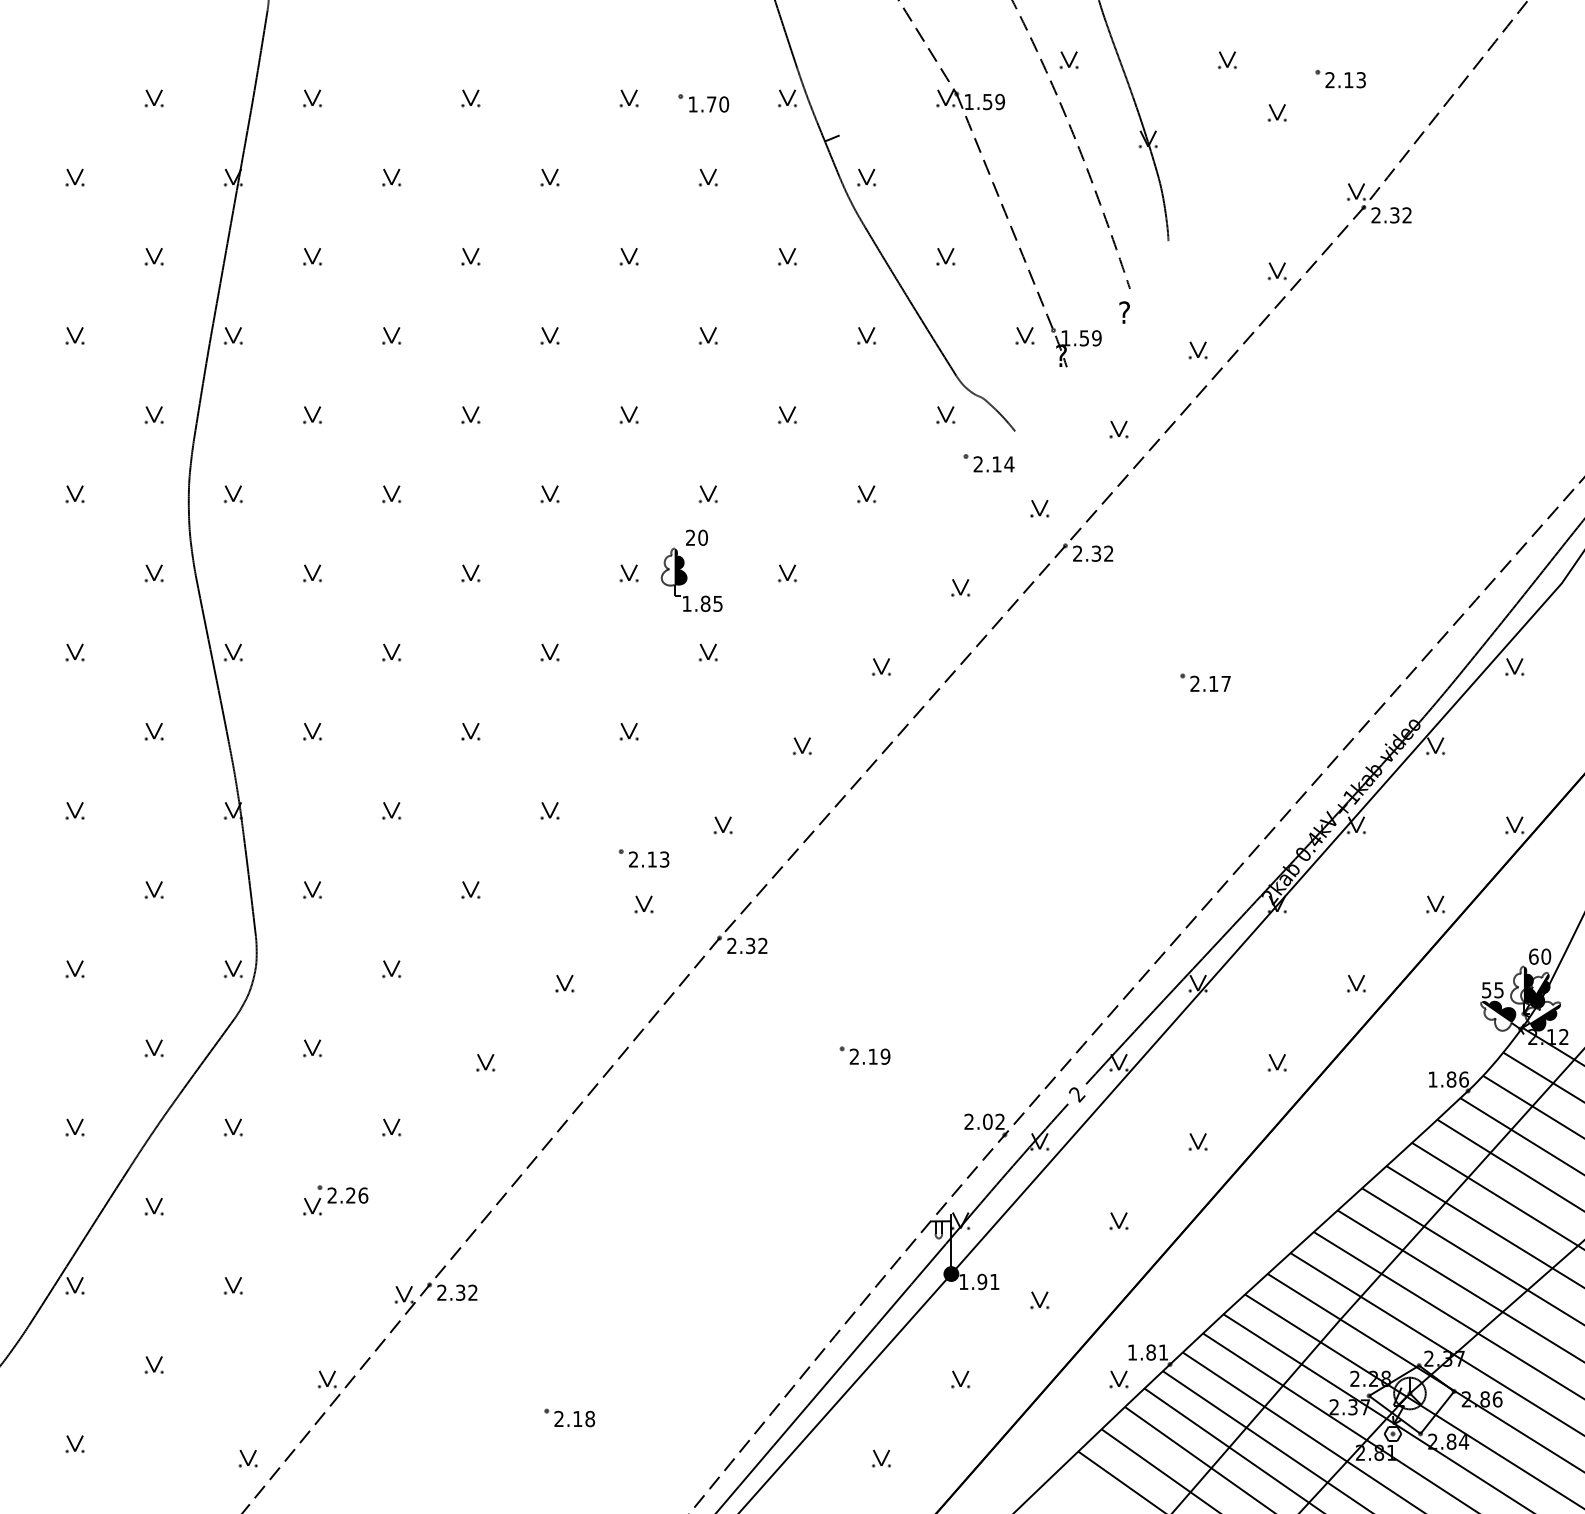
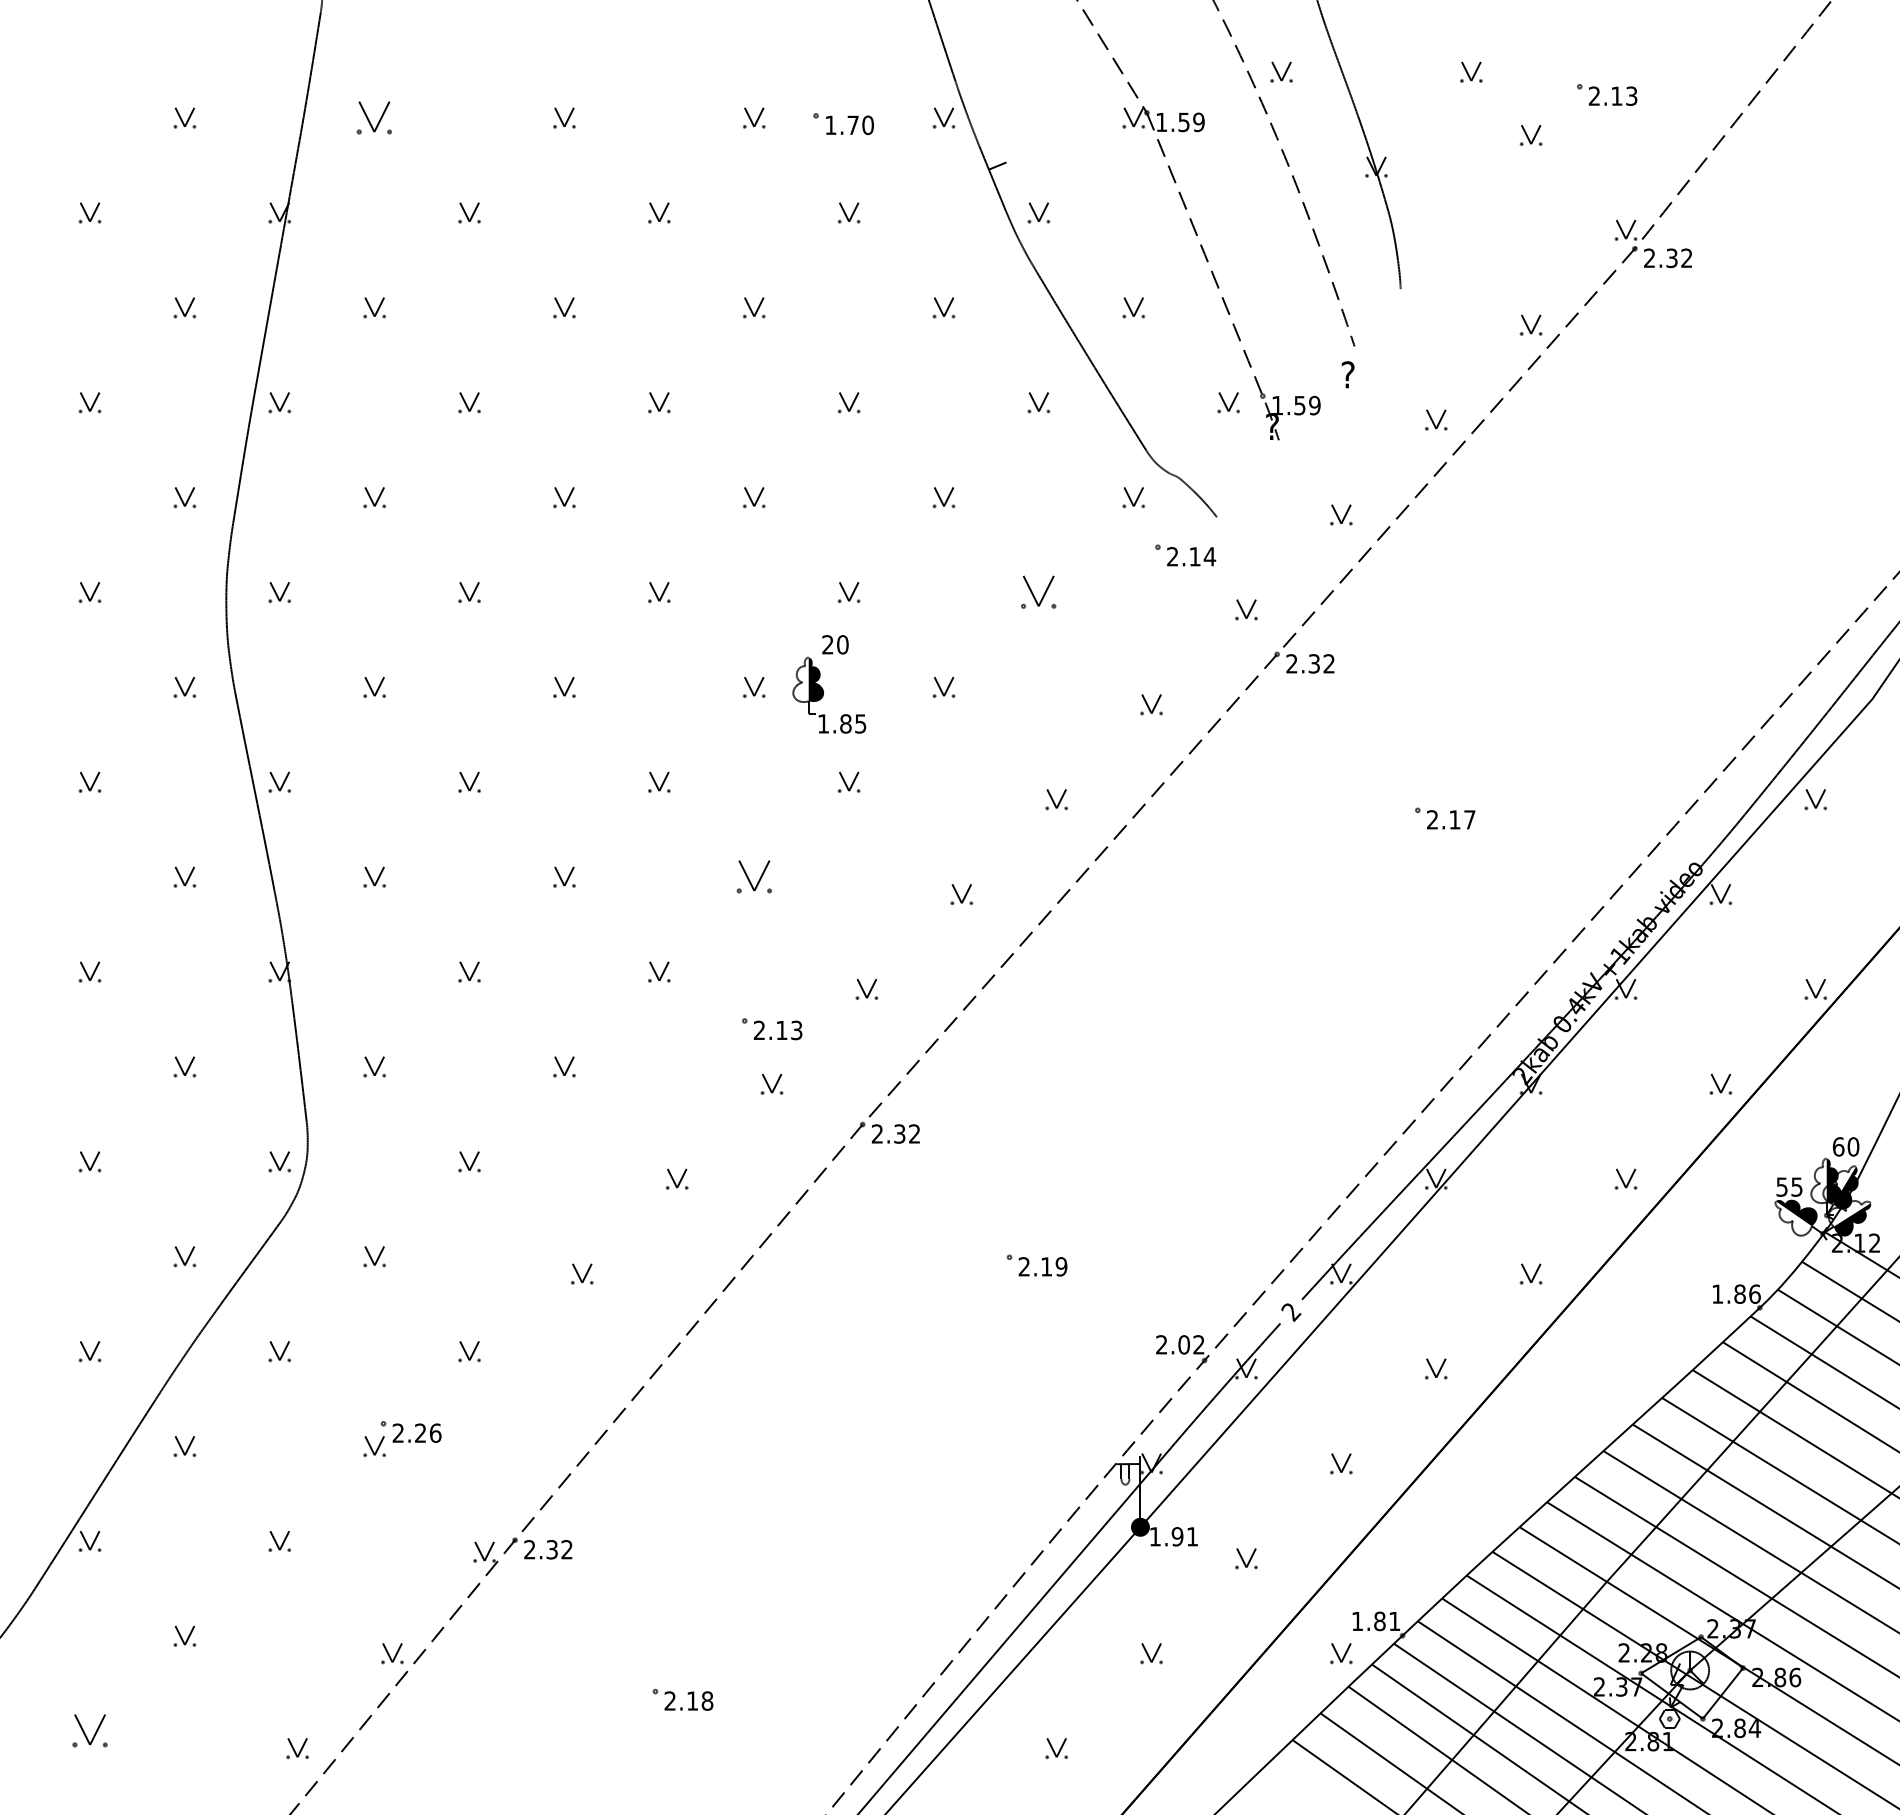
part: (312, 98) -> (374, 118), size x1.6
part: (866, 494) -> (1038, 592), size x1.6
part: (628, 731) -> (753, 876), size x1.6
part: (74, 1444) -> (89, 1731), size x1.6

